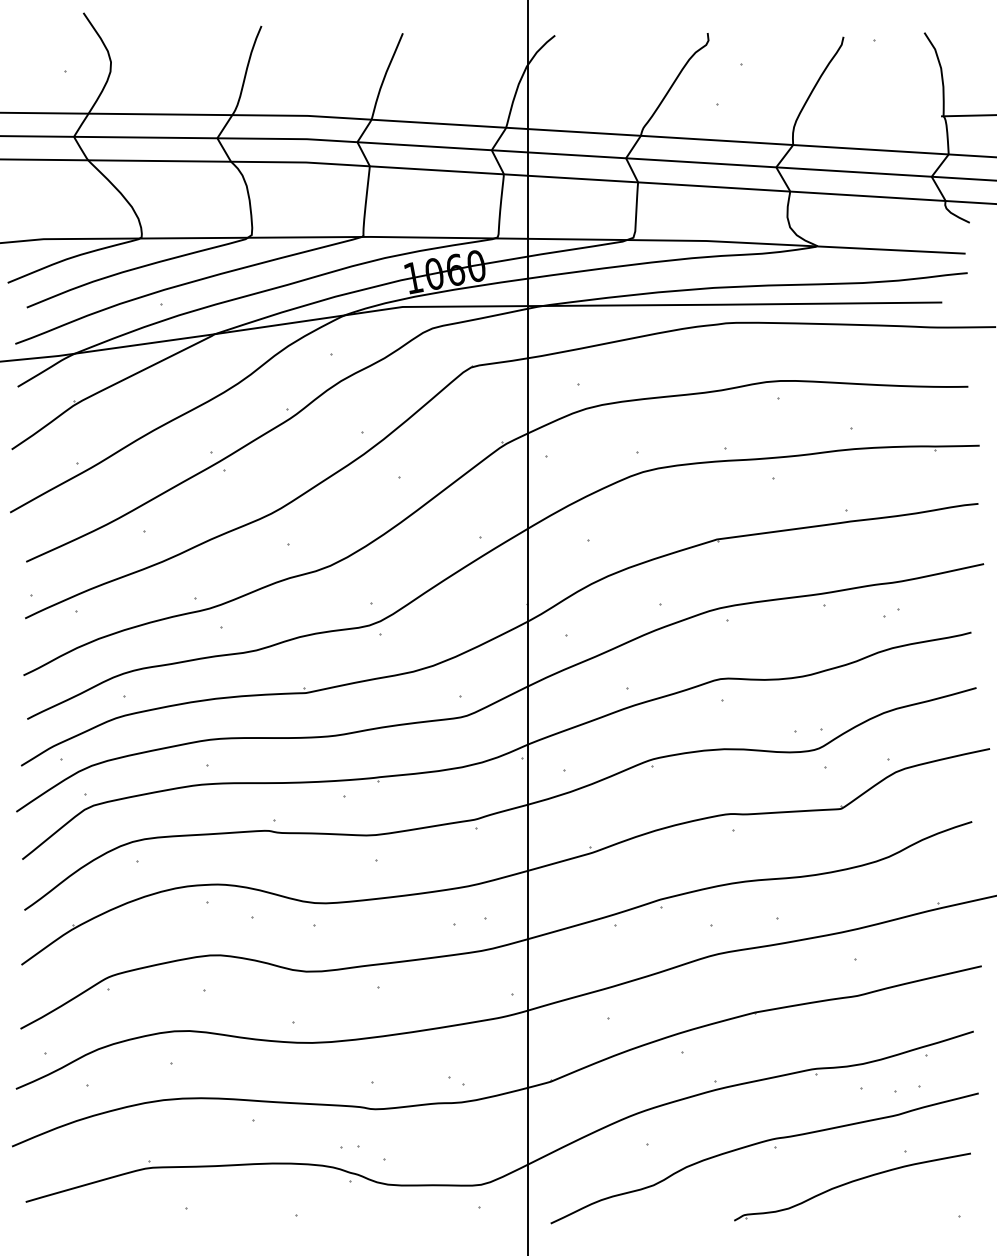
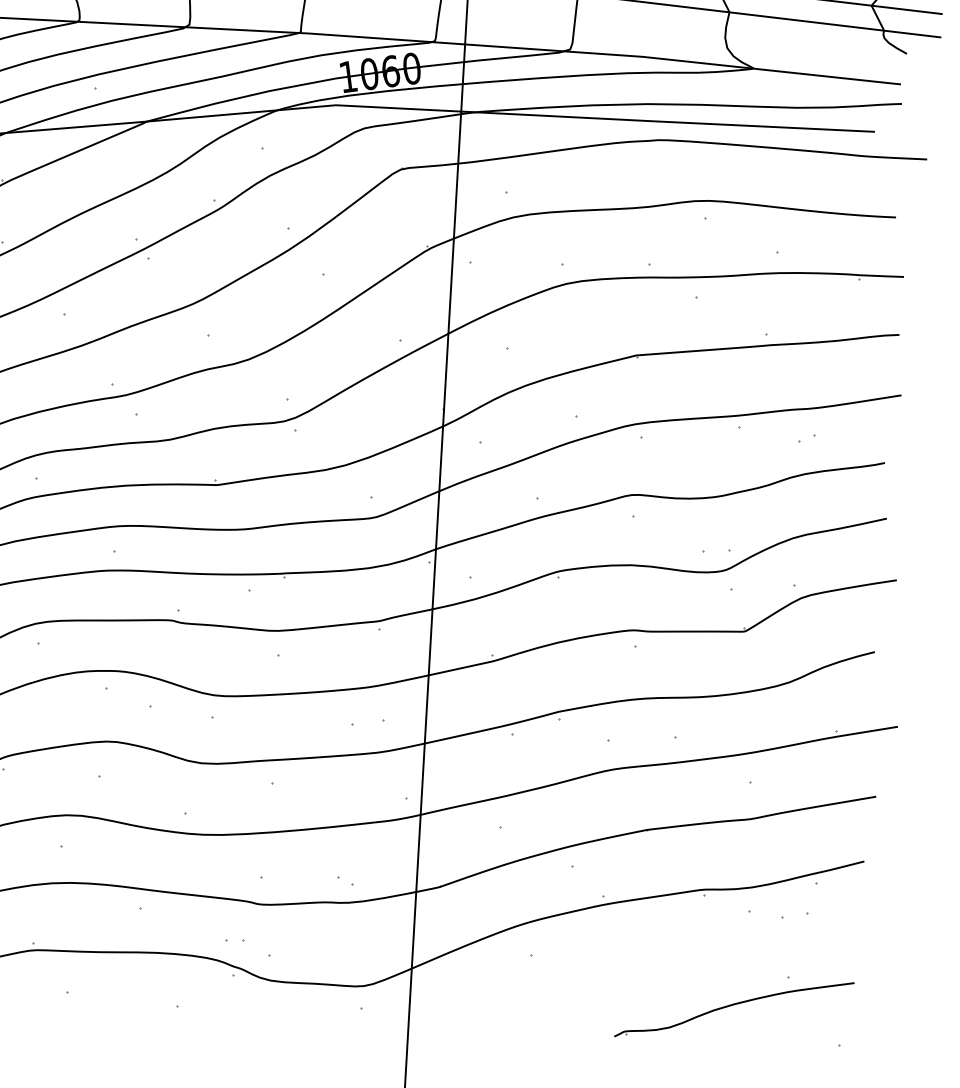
part: (774, 1147) -> (658, 965), removed

